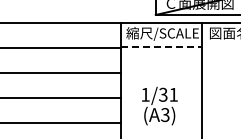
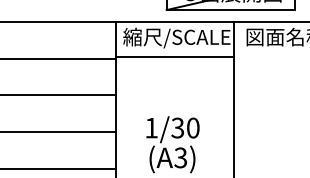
line: (161, 46) -> (175, 56), dashed -> solid
text: (173, 94) -> (192, 127), 1/31 -> 1/30

